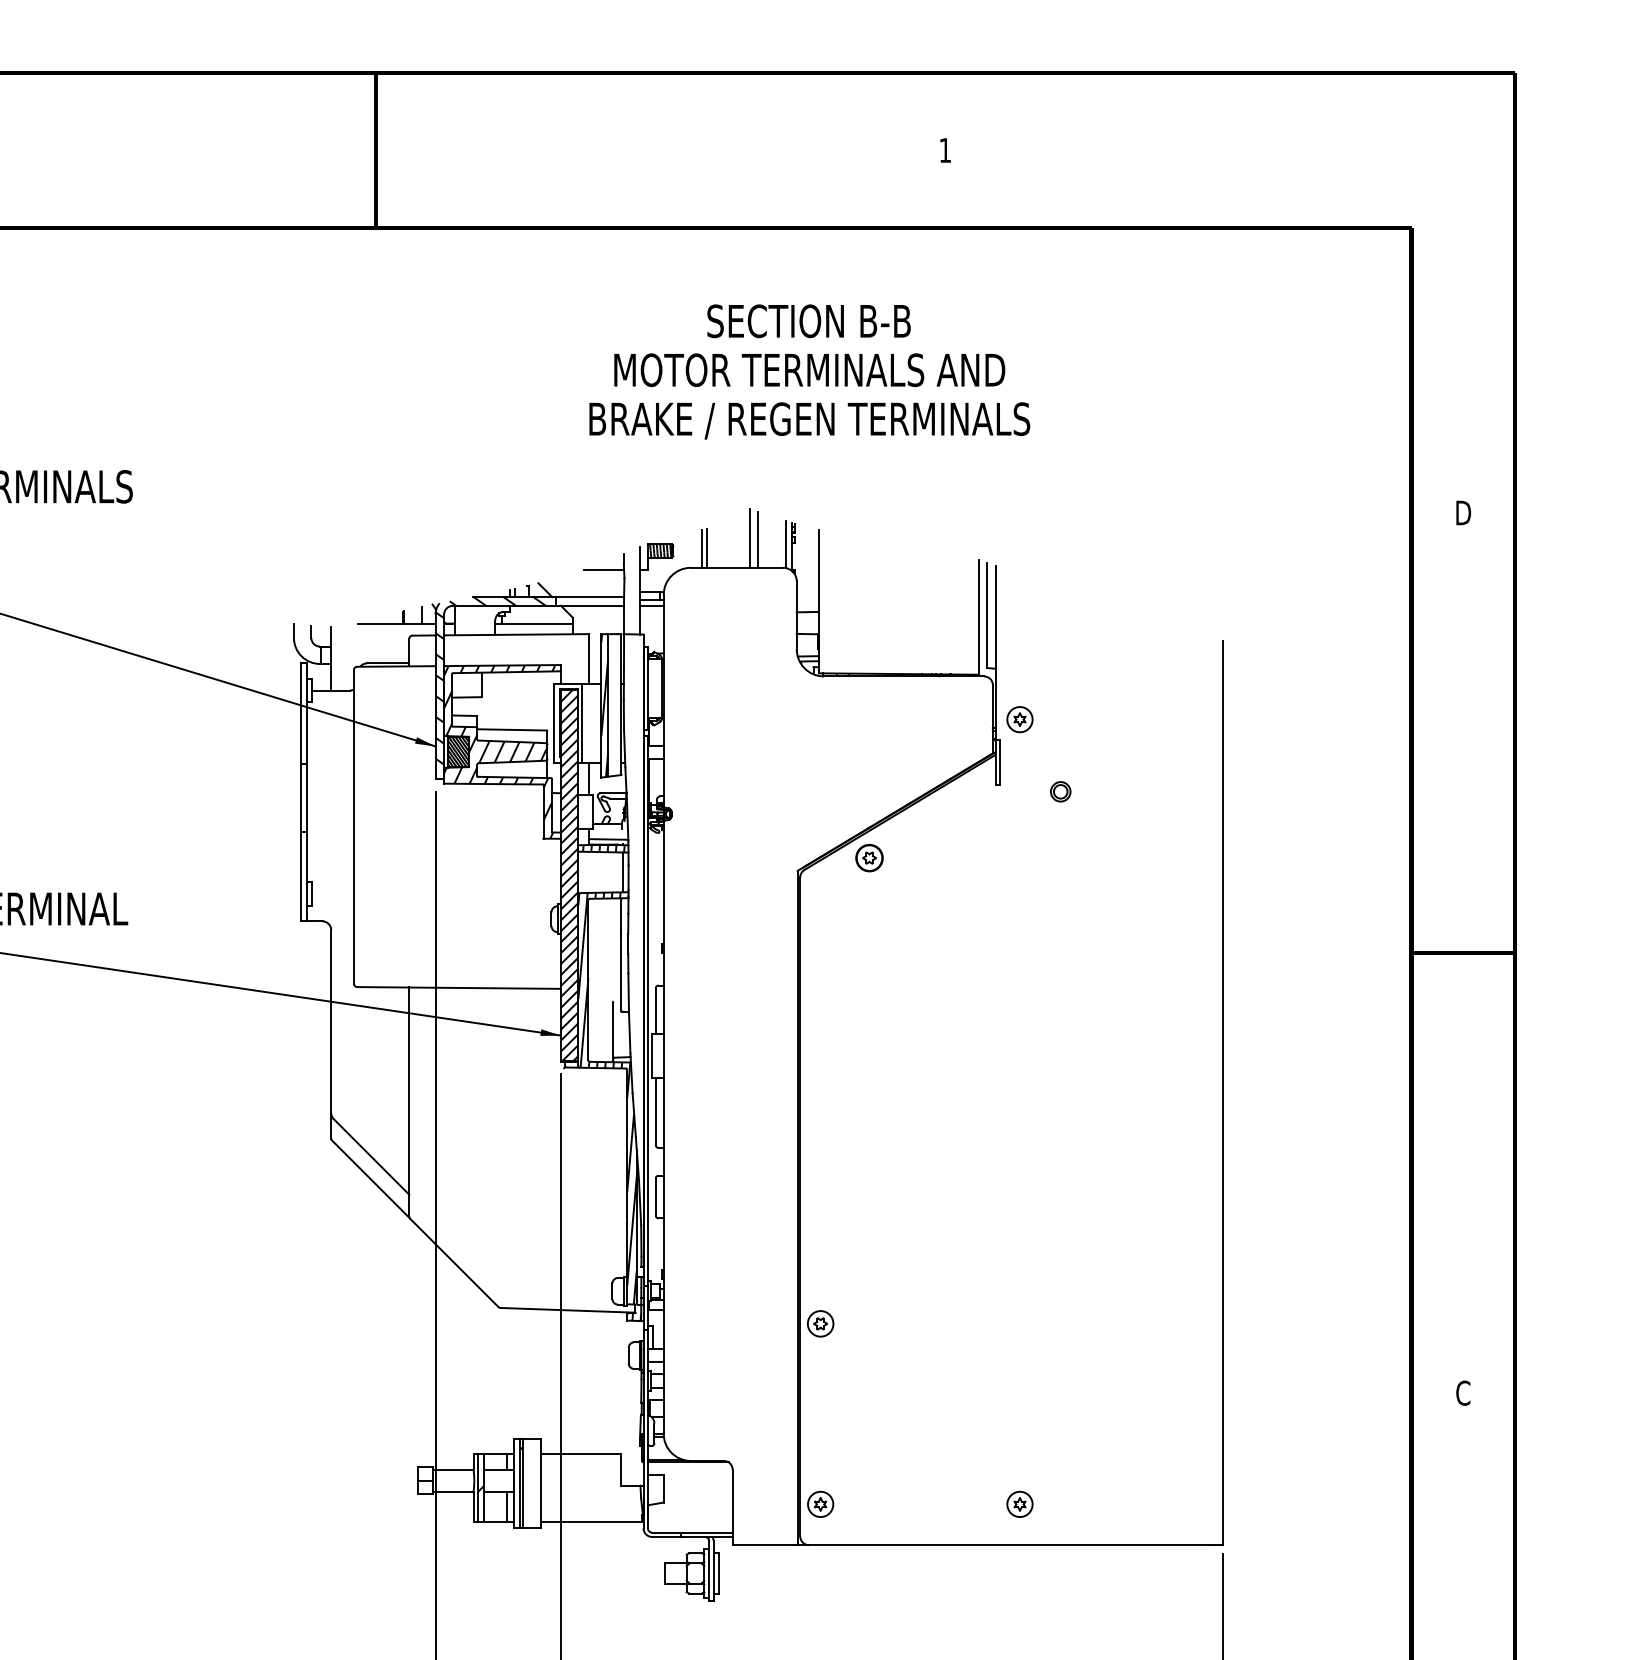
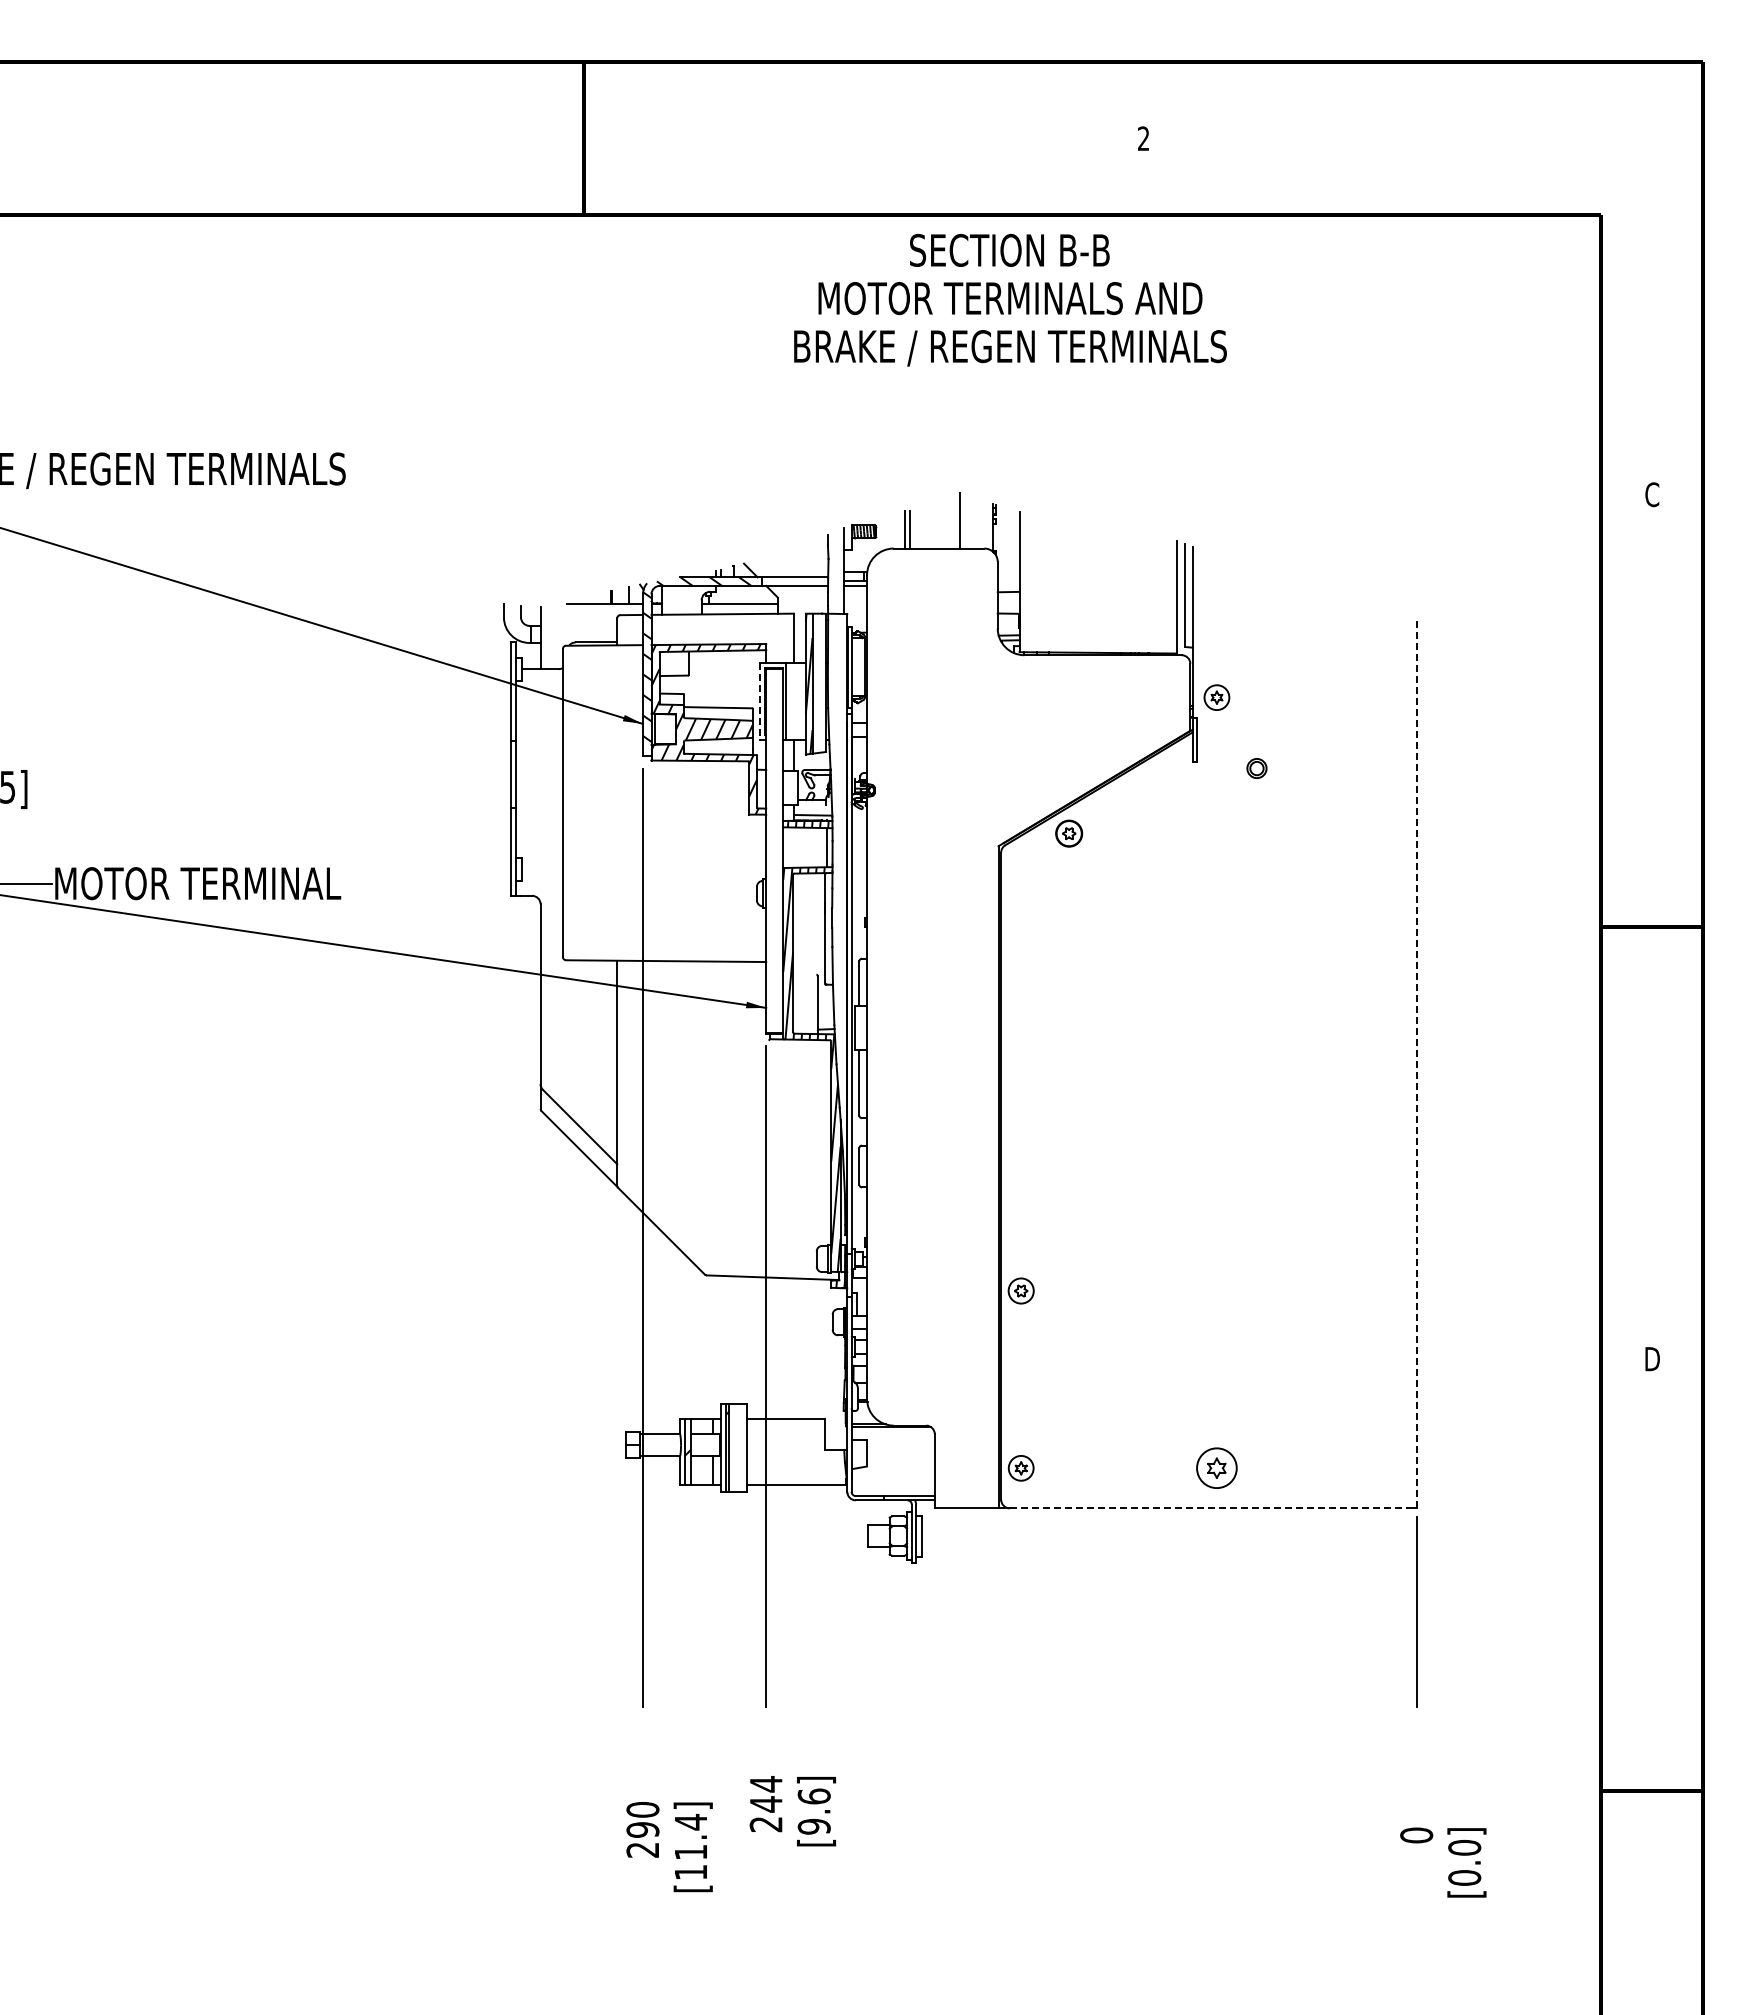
text: (945, 150) -> (1143, 138), 1 -> 2
text: (809, 372) -> (1010, 300), moved
text: (1463, 512) -> (1652, 494), D -> C
line: (750, 538) -> (952, 519), removed
line: (786, 544) -> (987, 525), removed
line: (604, 569) -> (808, 550), removed
line: (554, 723) -> (759, 701), solid -> dashed
hatch: (458, 752) -> (665, 729), removed
hatch: (569, 875) -> (774, 850), removed
line: (1223, 1093) -> (1416, 1064), solid -> dashed
text: (1463, 1392) -> (1652, 1358), C -> D
part: (1019, 1504) -> (1216, 1468), size x1.6
line: (1011, 1545) -> (1208, 1508), solid -> dashed

